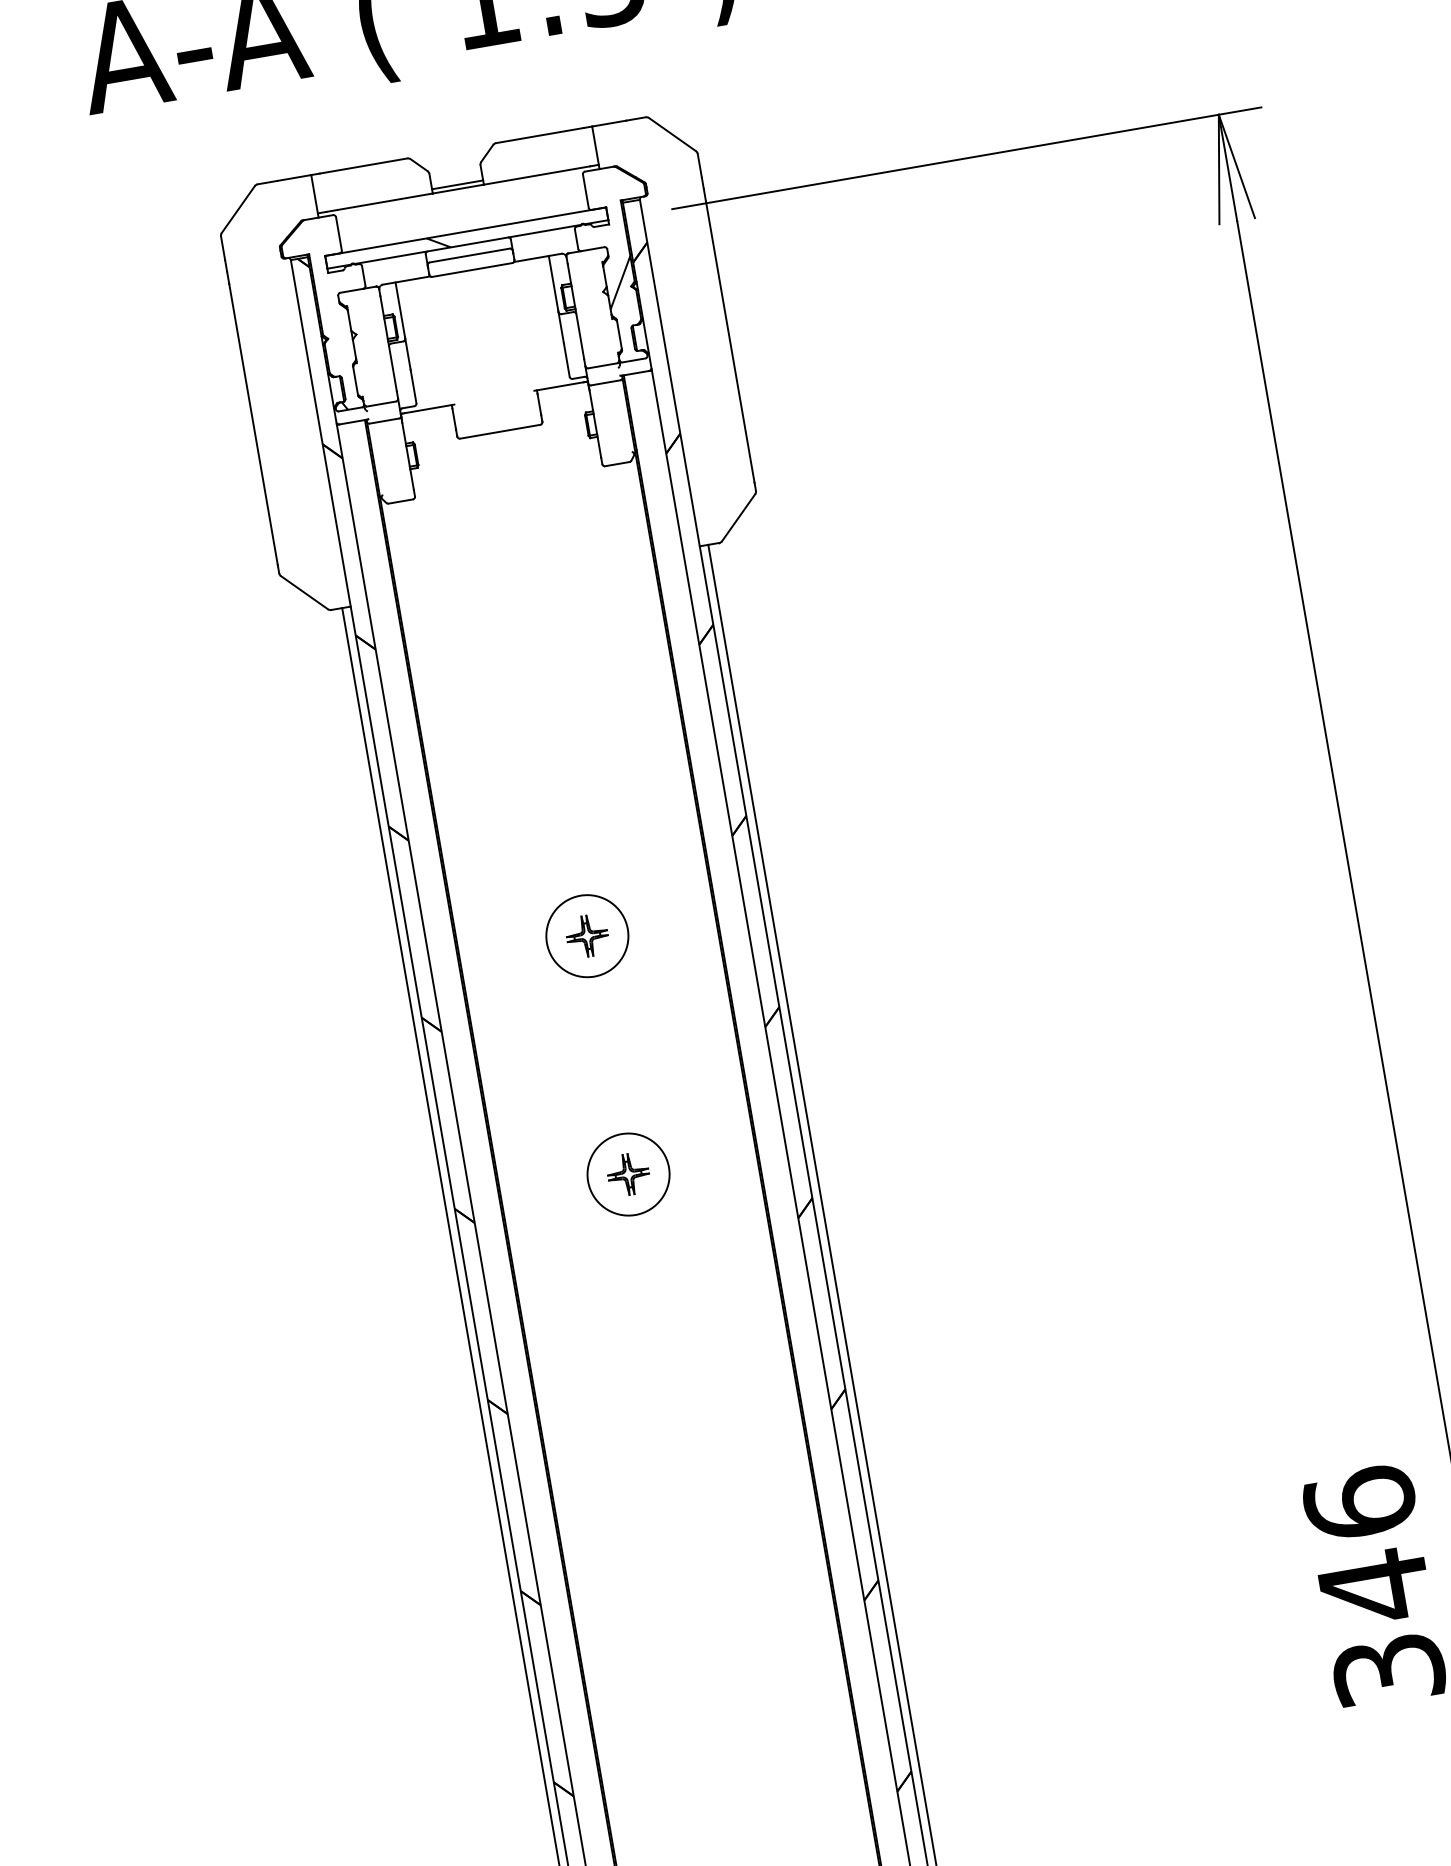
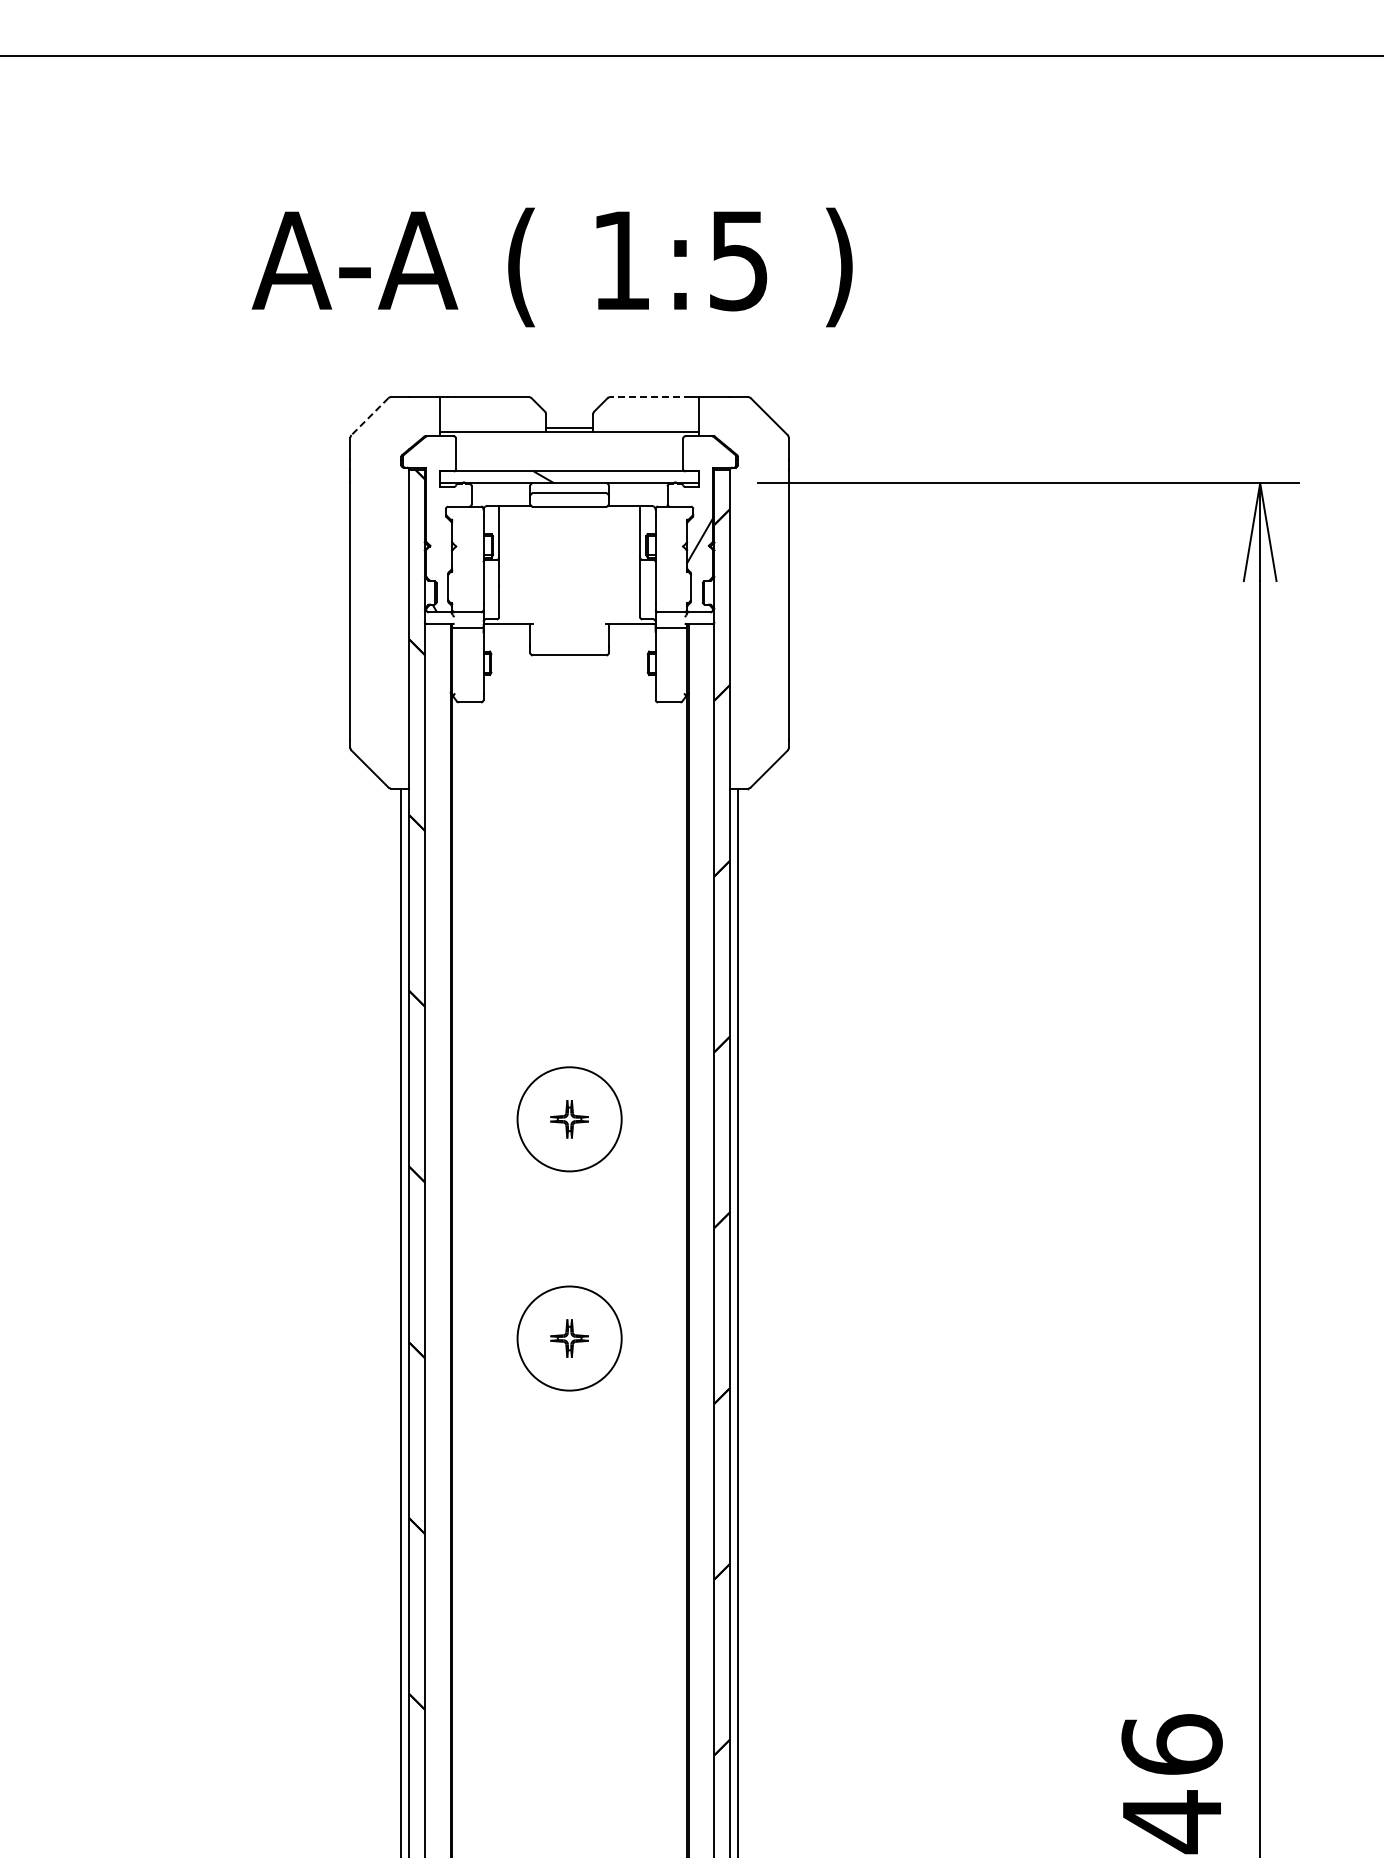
line: (539, 136) -> (650, 397), solid -> dashed
line: (237, 210) -> (369, 417), solid -> dashed
circle: (587, 936) -> (569, 1119), size x1.4
circle: (628, 1174) -> (569, 1338), size x1.4

